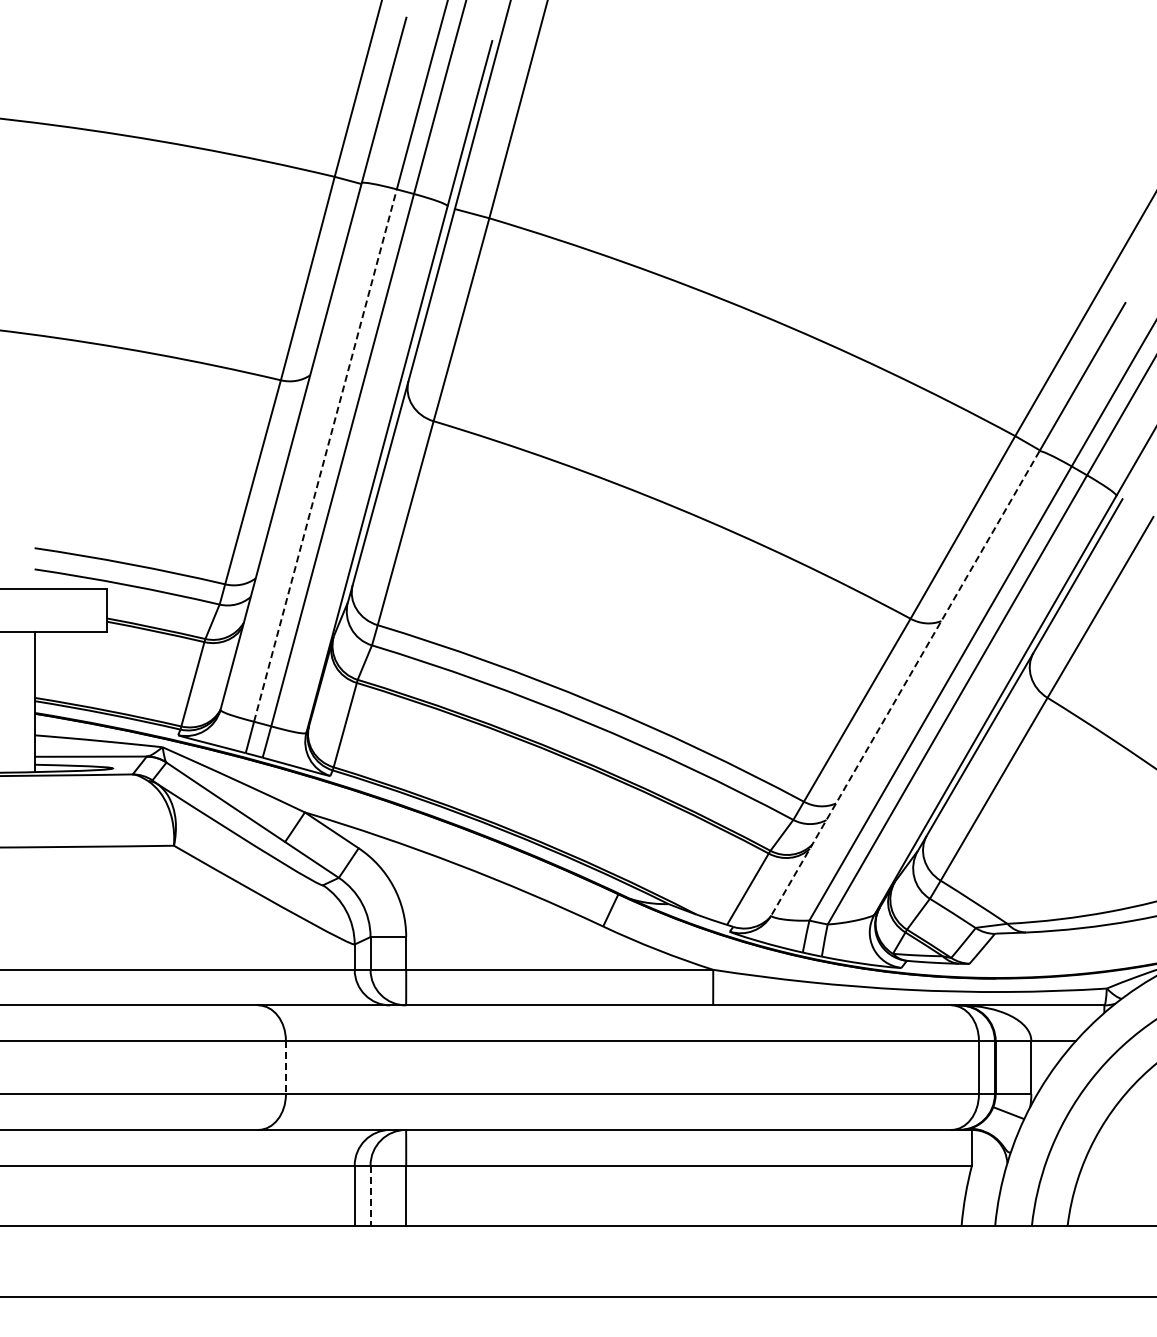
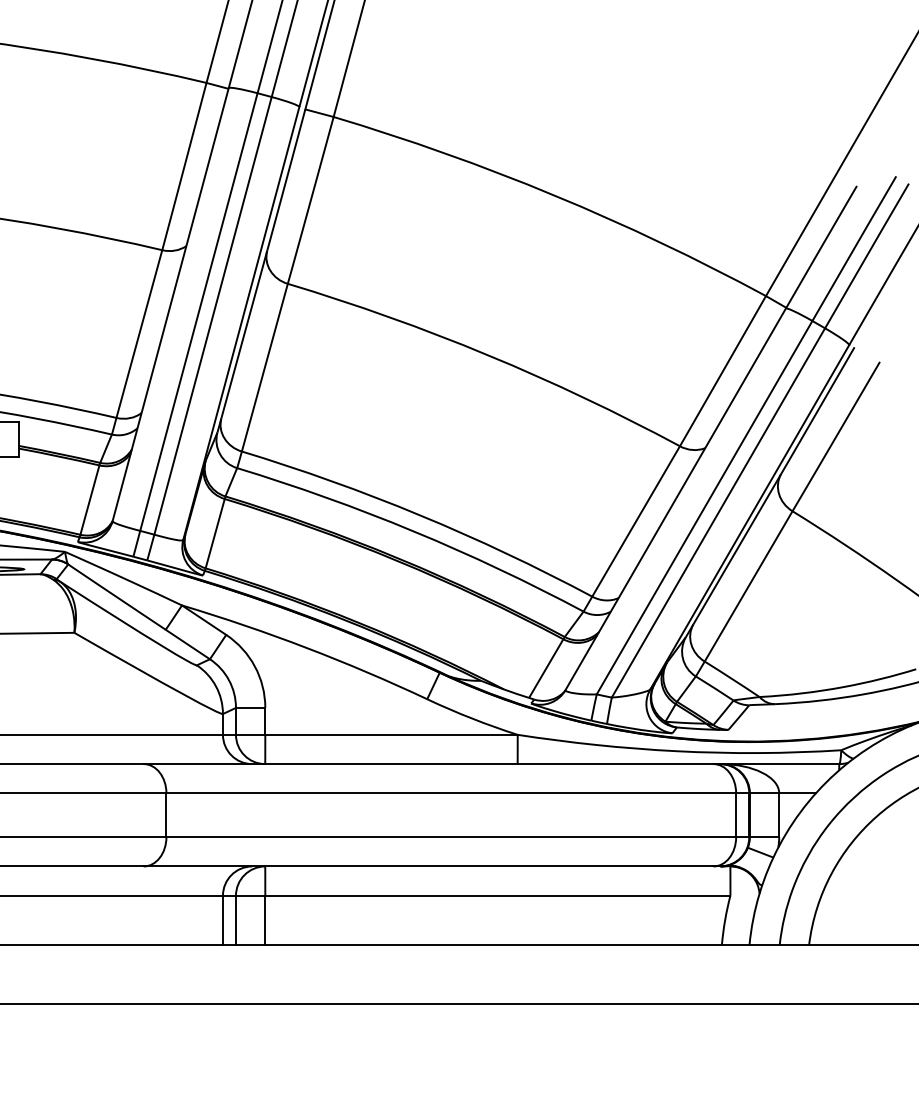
line: (325, 455) -> (198, 312), dashed -> solid
line: (905, 683) -> (675, 499), dashed -> solid
line: (285, 1067) -> (166, 815), dashed -> solid
line: (370, 1196) -> (235, 921), dashed -> solid

